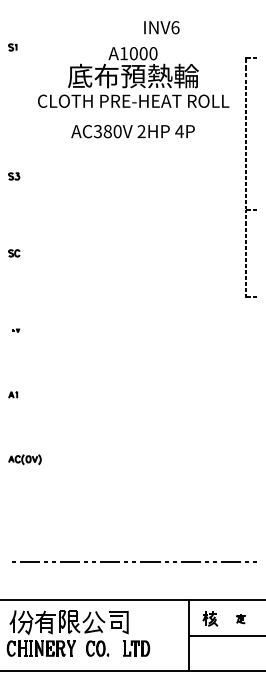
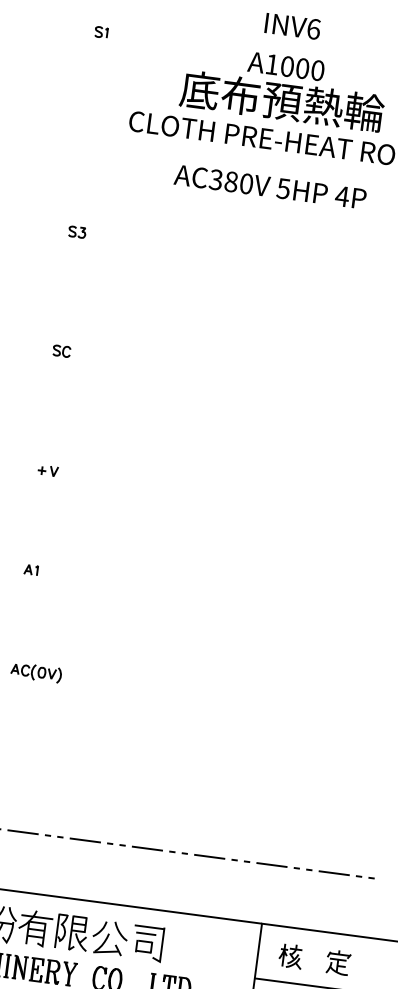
text: (161, 27) -> (292, 26), moved
text: (141, 131) -> (283, 188), 2HP -> 5HP
part: (15, 330) -> (48, 470), size x1.67
part: (240, 618) -> (337, 962), size x1.67

